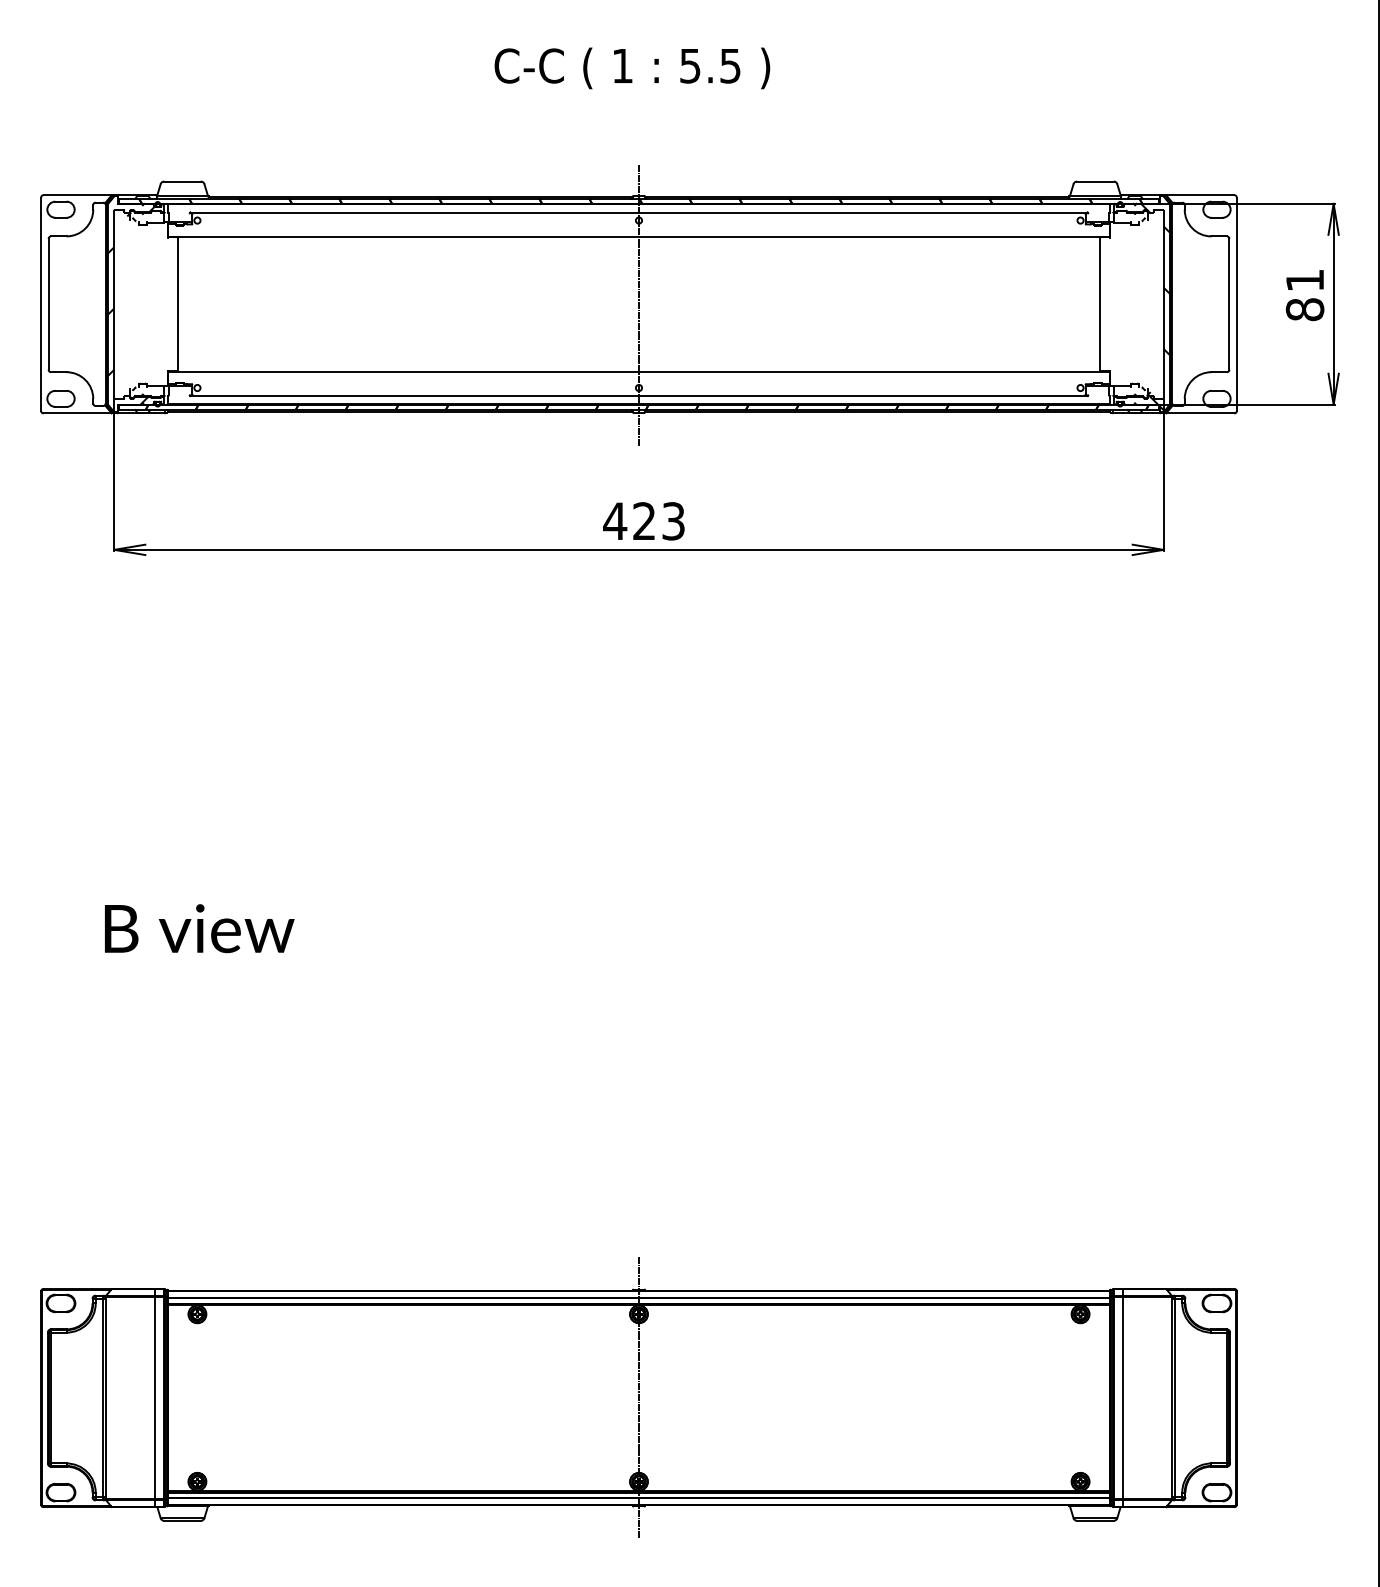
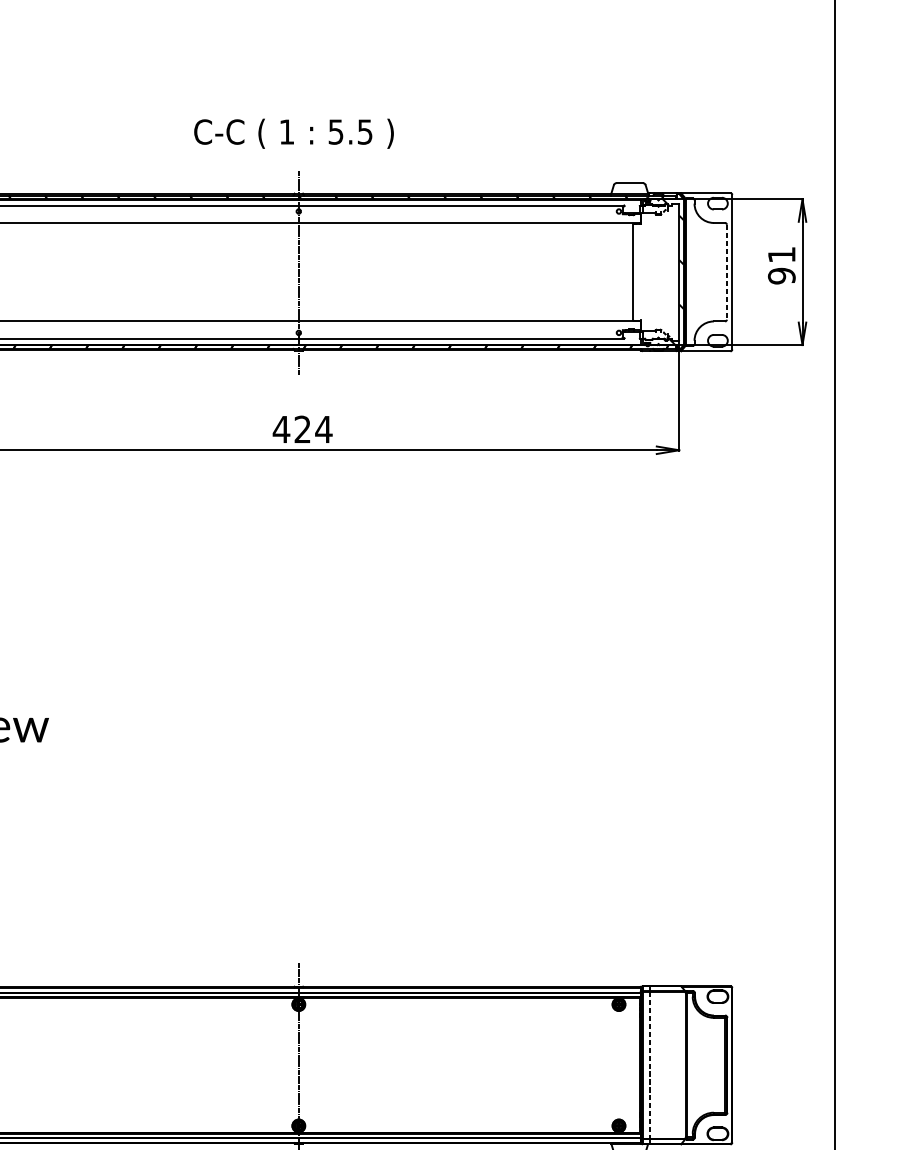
text: (632, 68) -> (294, 133), moved
line: (1229, 304) -> (726, 272), solid -> dashed
text: (1305, 309) -> (782, 275), 81 -> 91
text: (673, 521) -> (323, 429), 423 -> 424
line: (1122, 1398) -> (649, 1065), solid -> dashed

